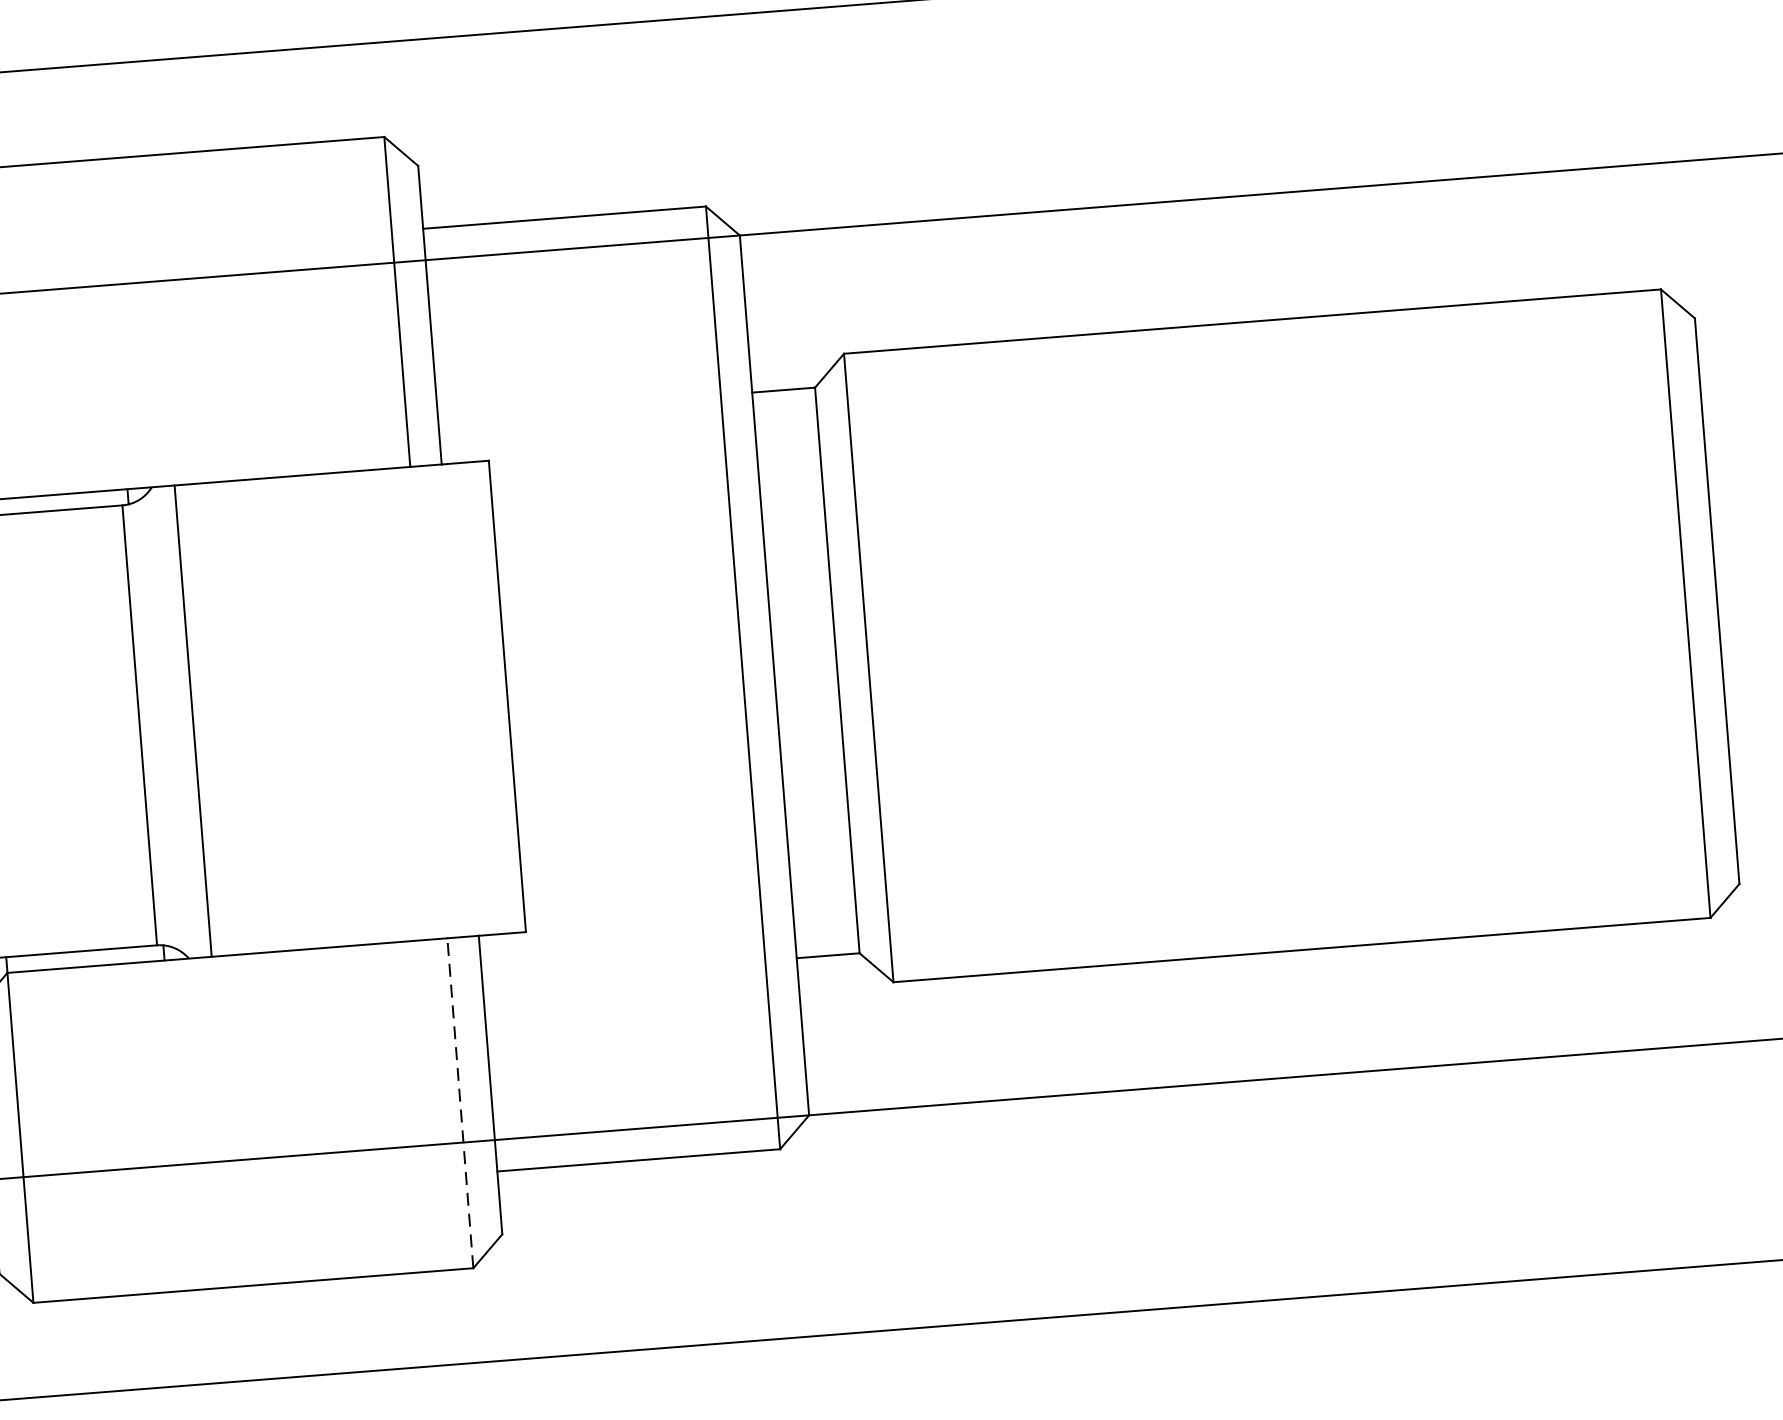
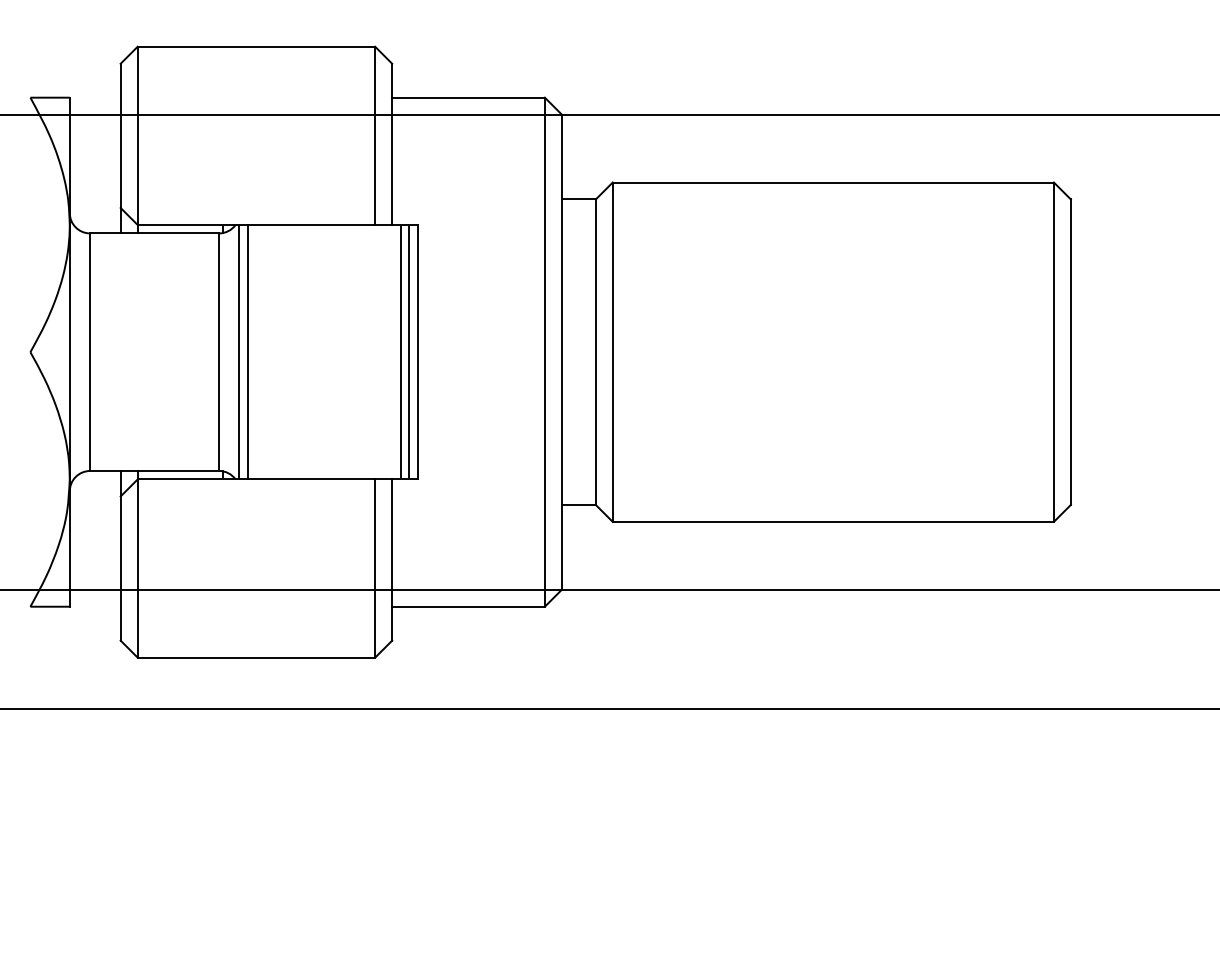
line: (492, 696) -> (409, 351), added
line: (475, 697) -> (400, 351), added
line: (177, 721) -> (239, 351), added
line: (460, 1103) -> (375, 568), dashed -> solid

